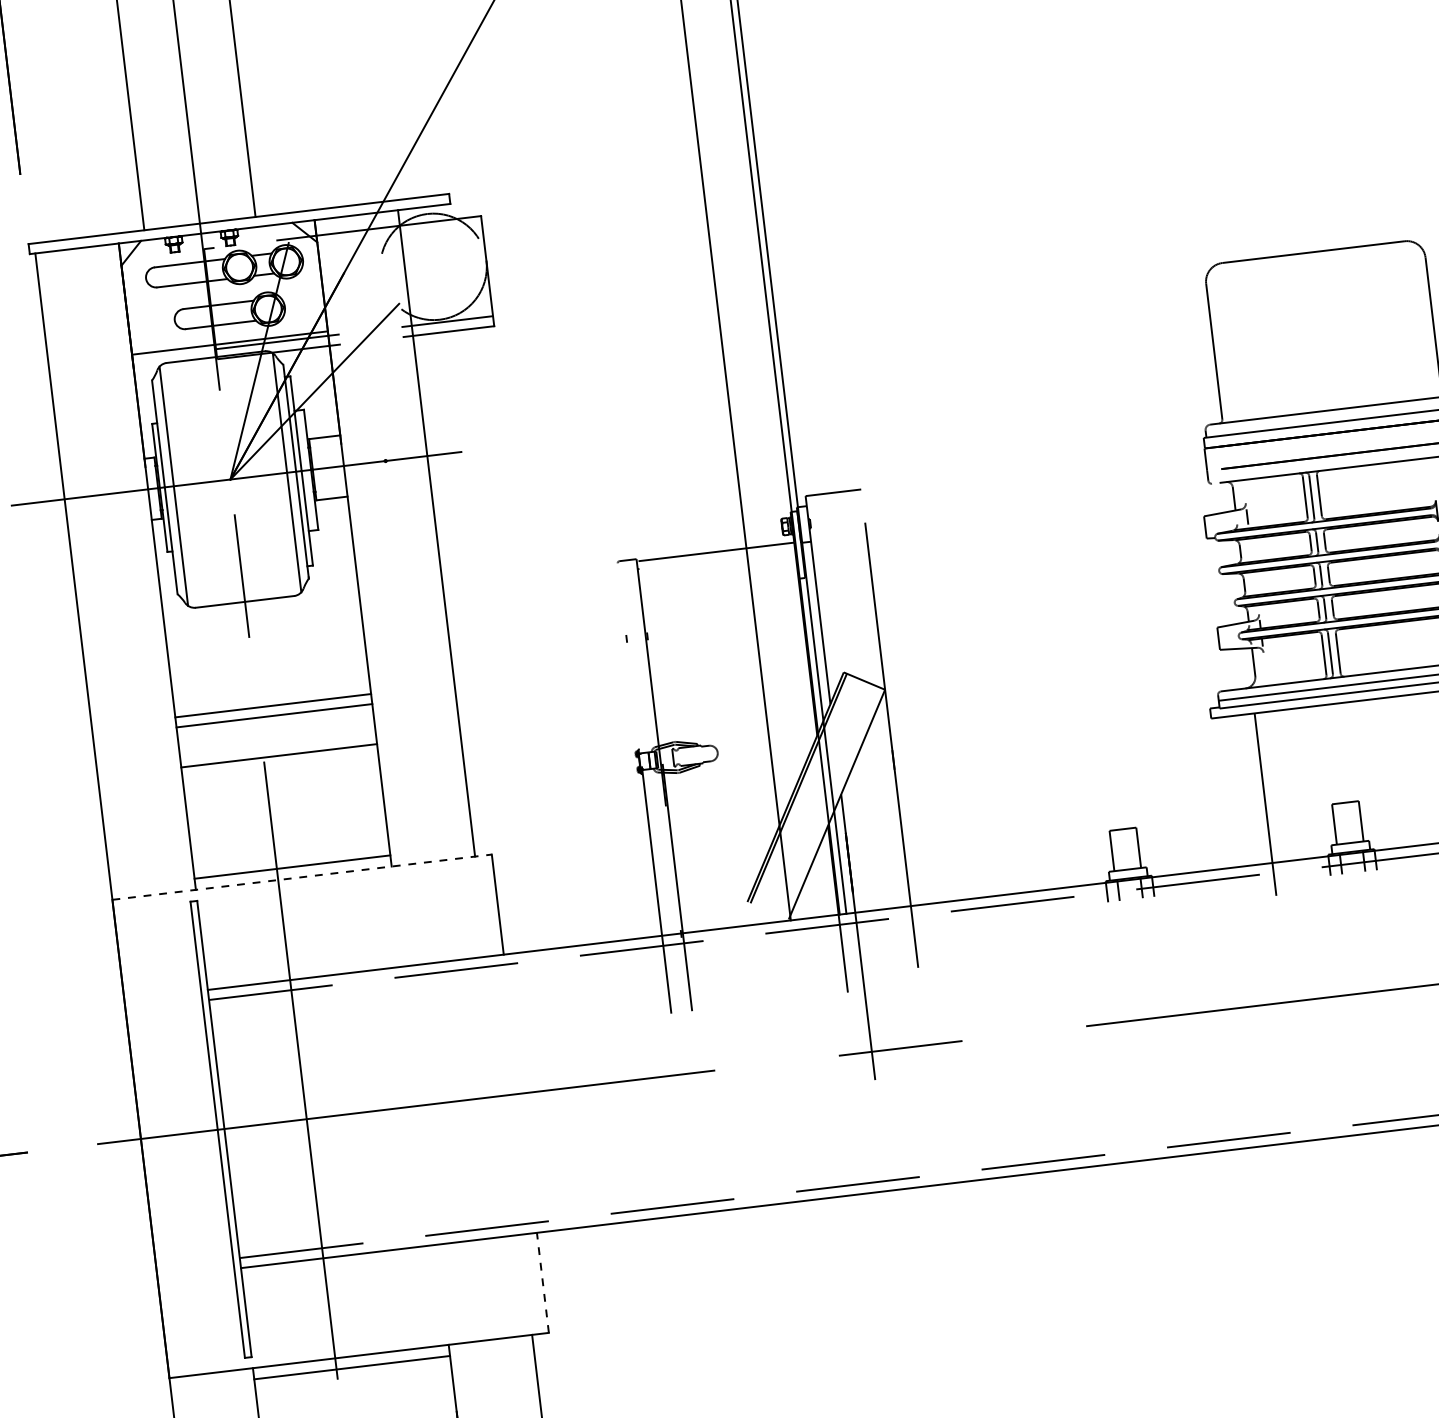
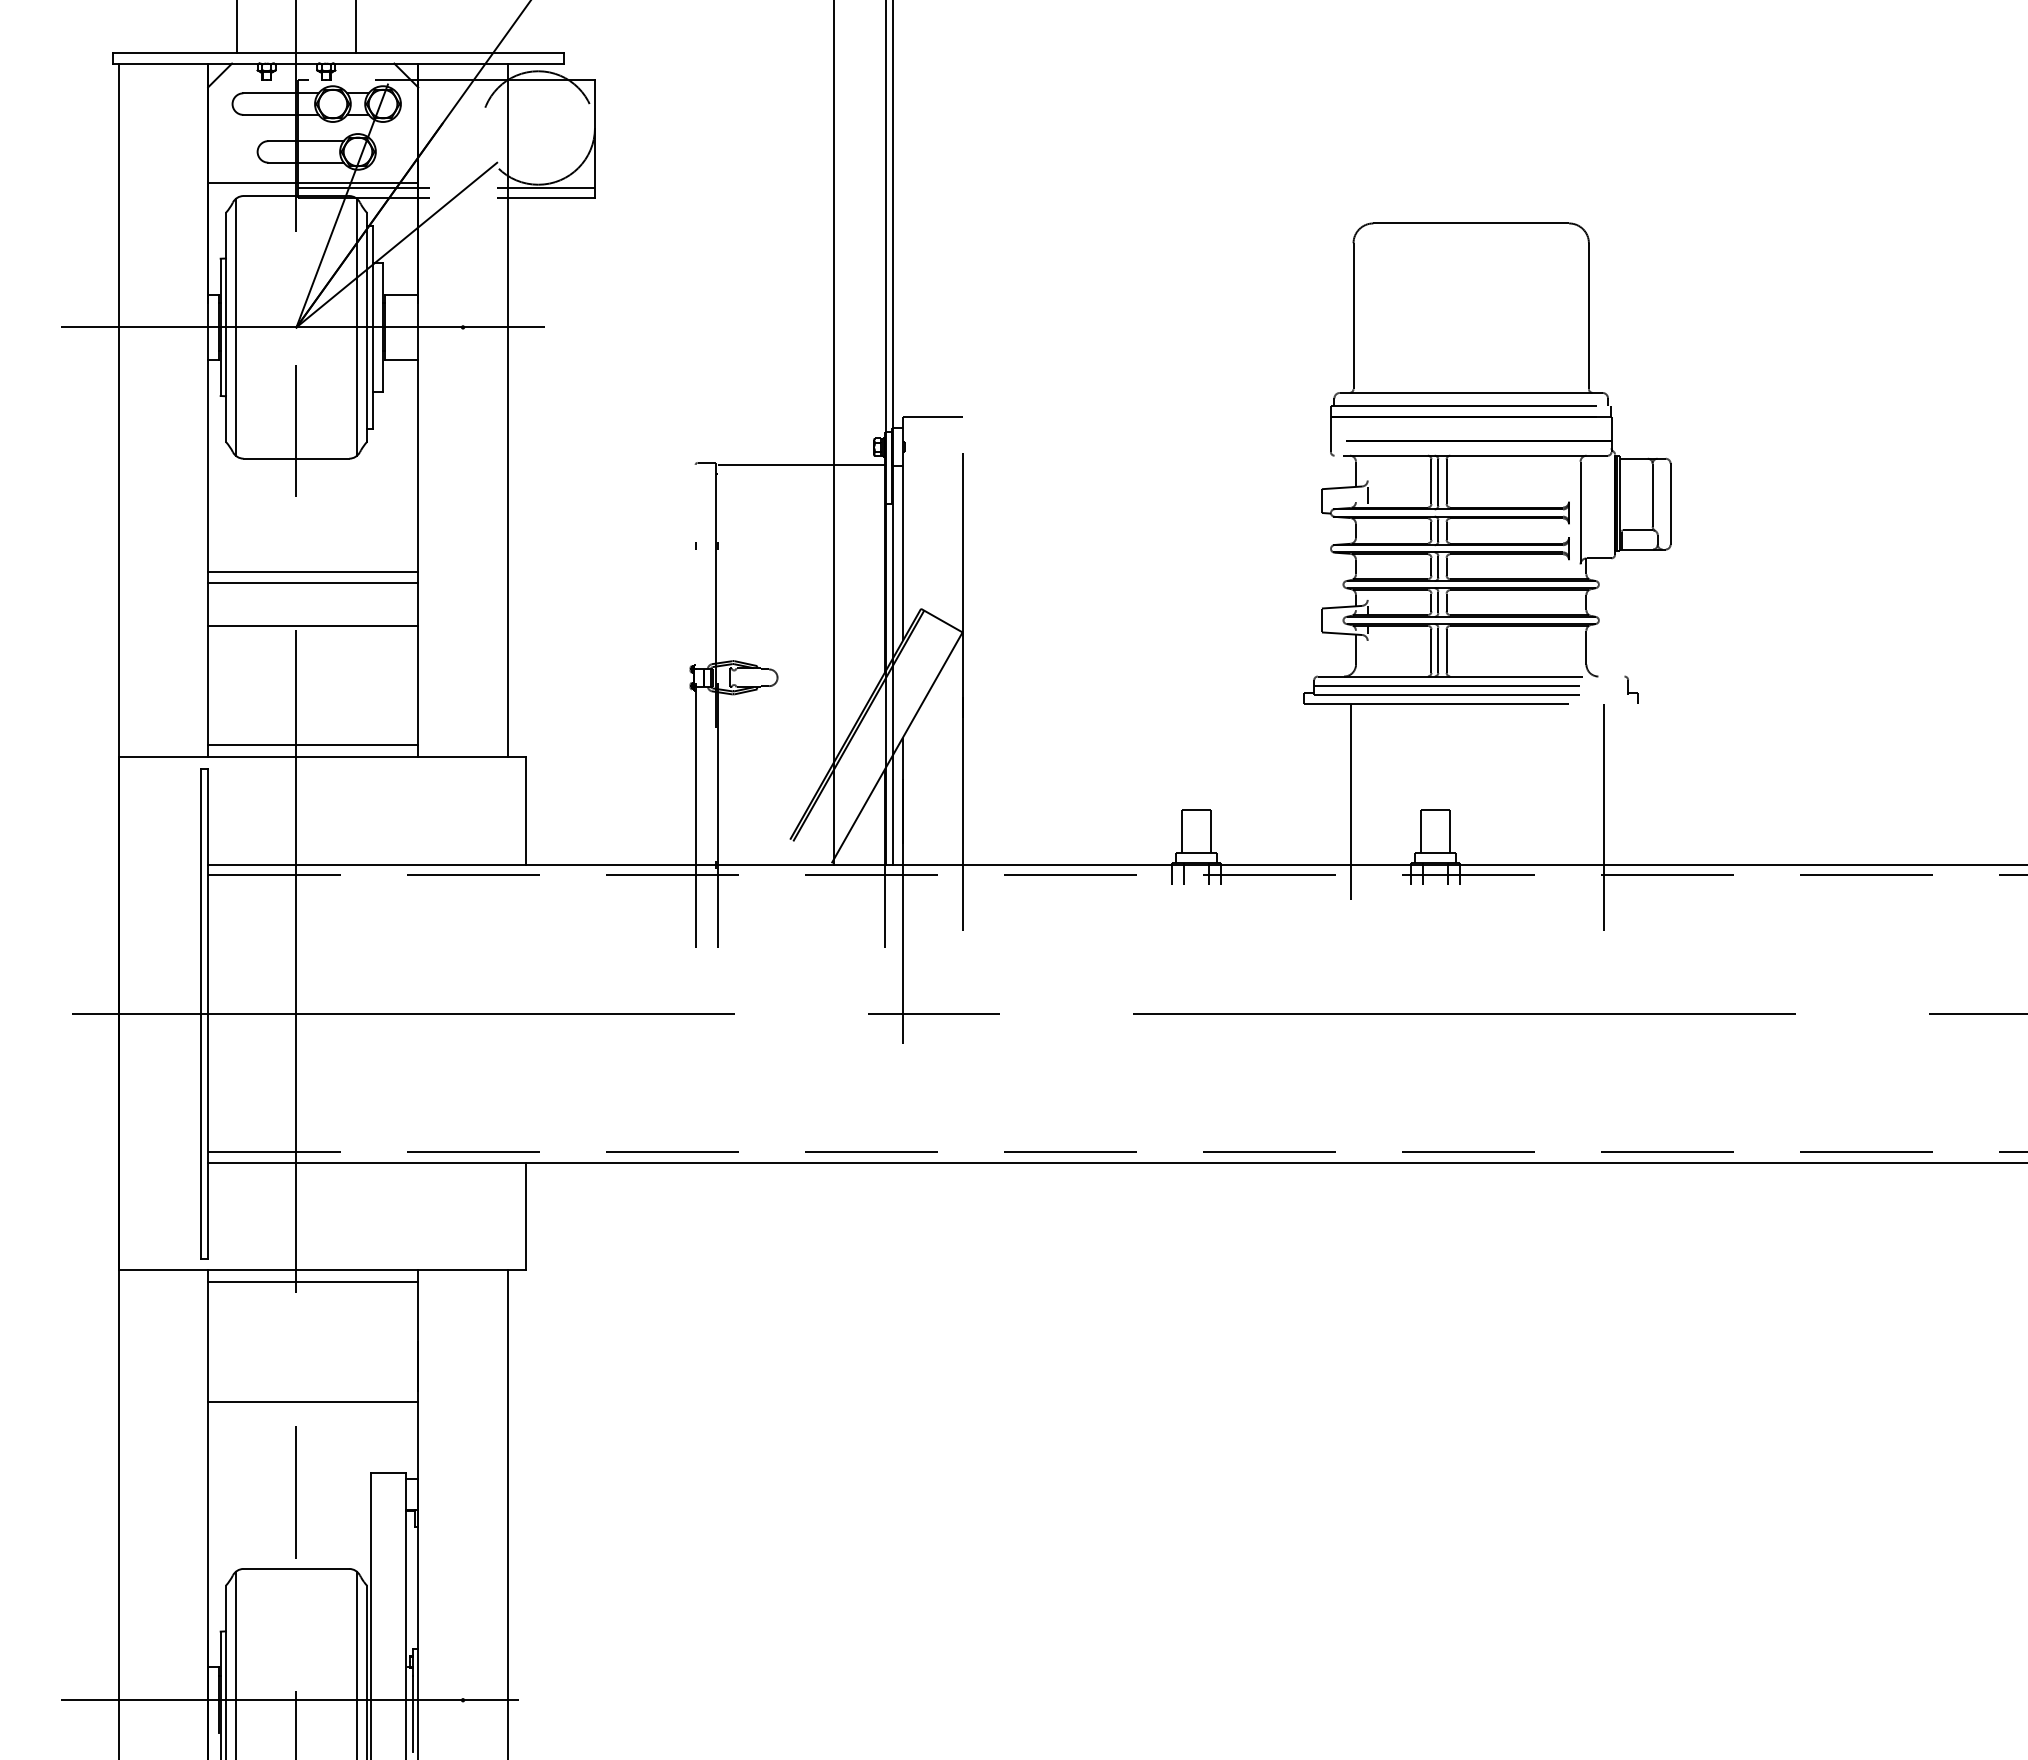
line: (302, 877) -> (322, 757), dashed -> solid
line: (542, 1282) -> (525, 1216), dashed -> solid

